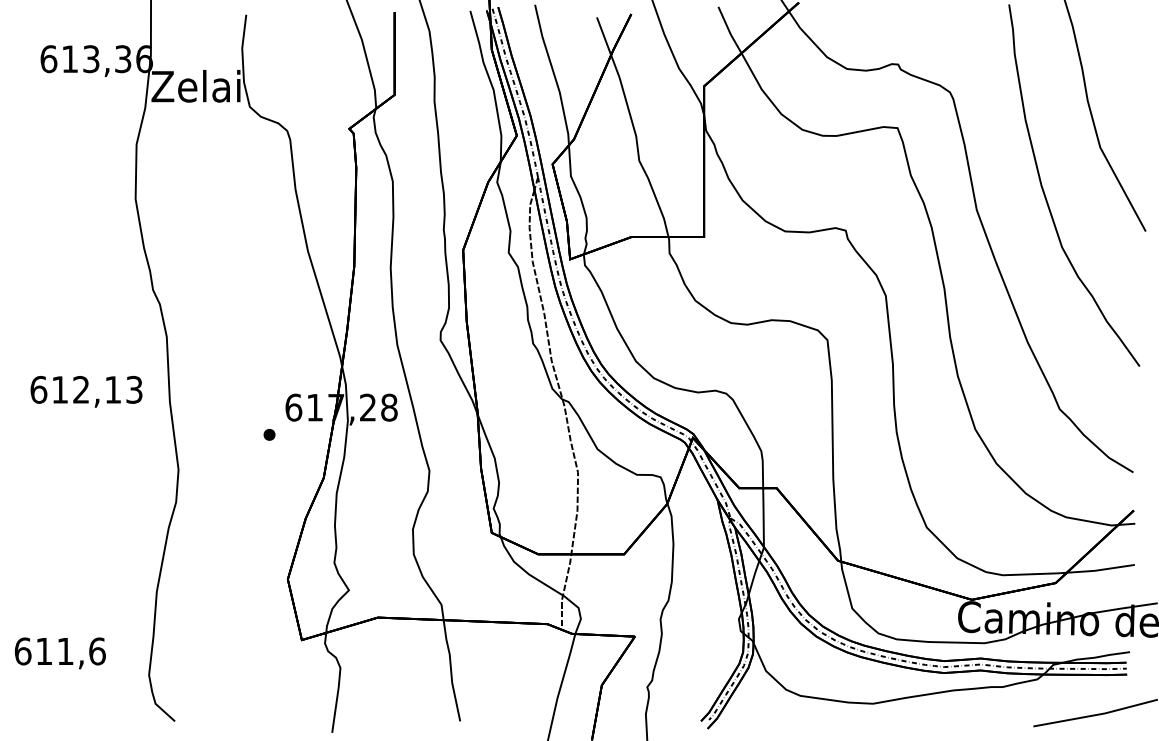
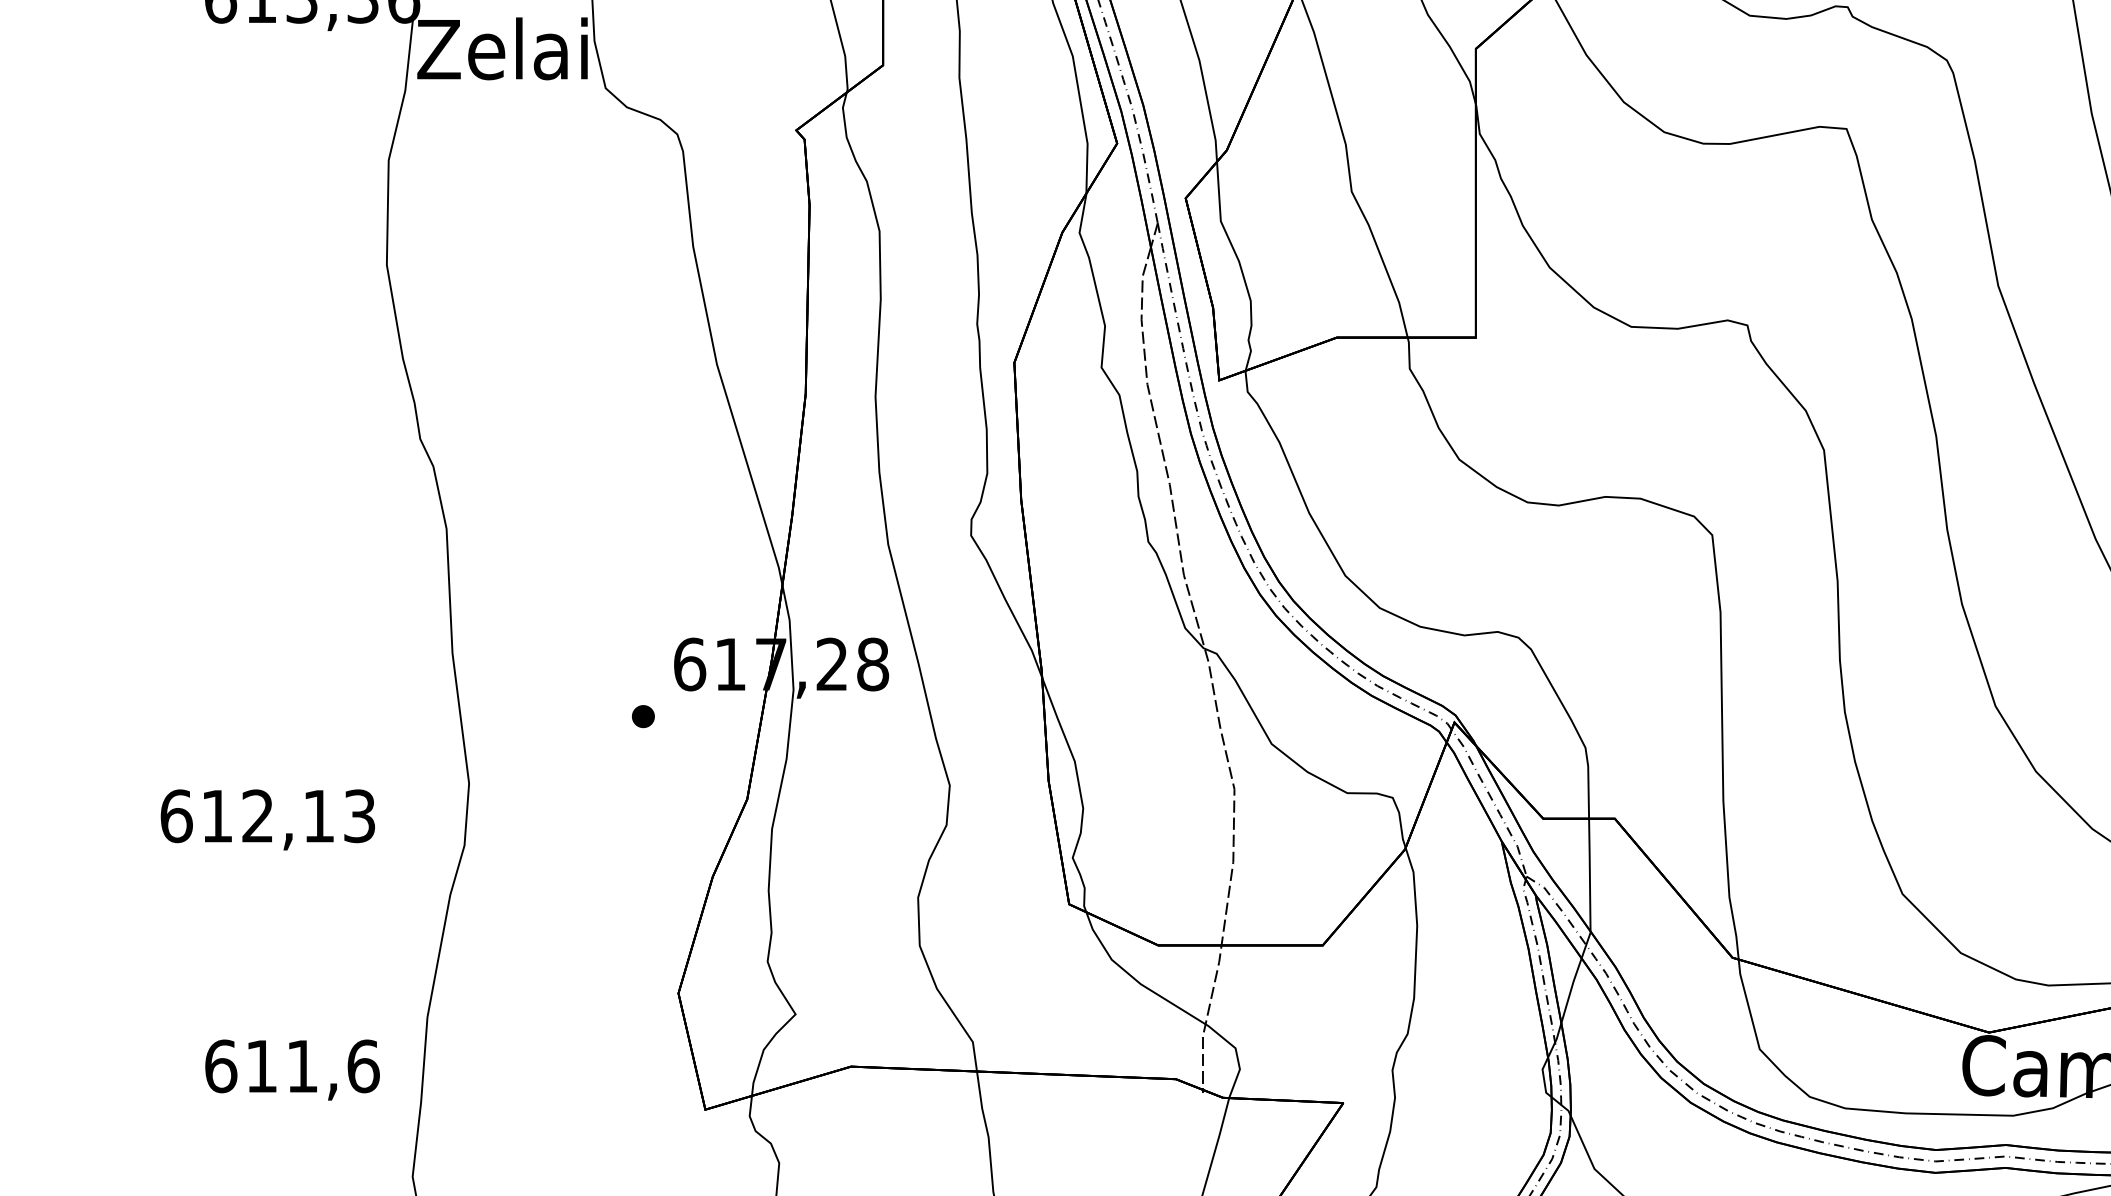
text: (86, 391) -> (267, 819), moved
text: (59, 653) -> (290, 1070), moved

